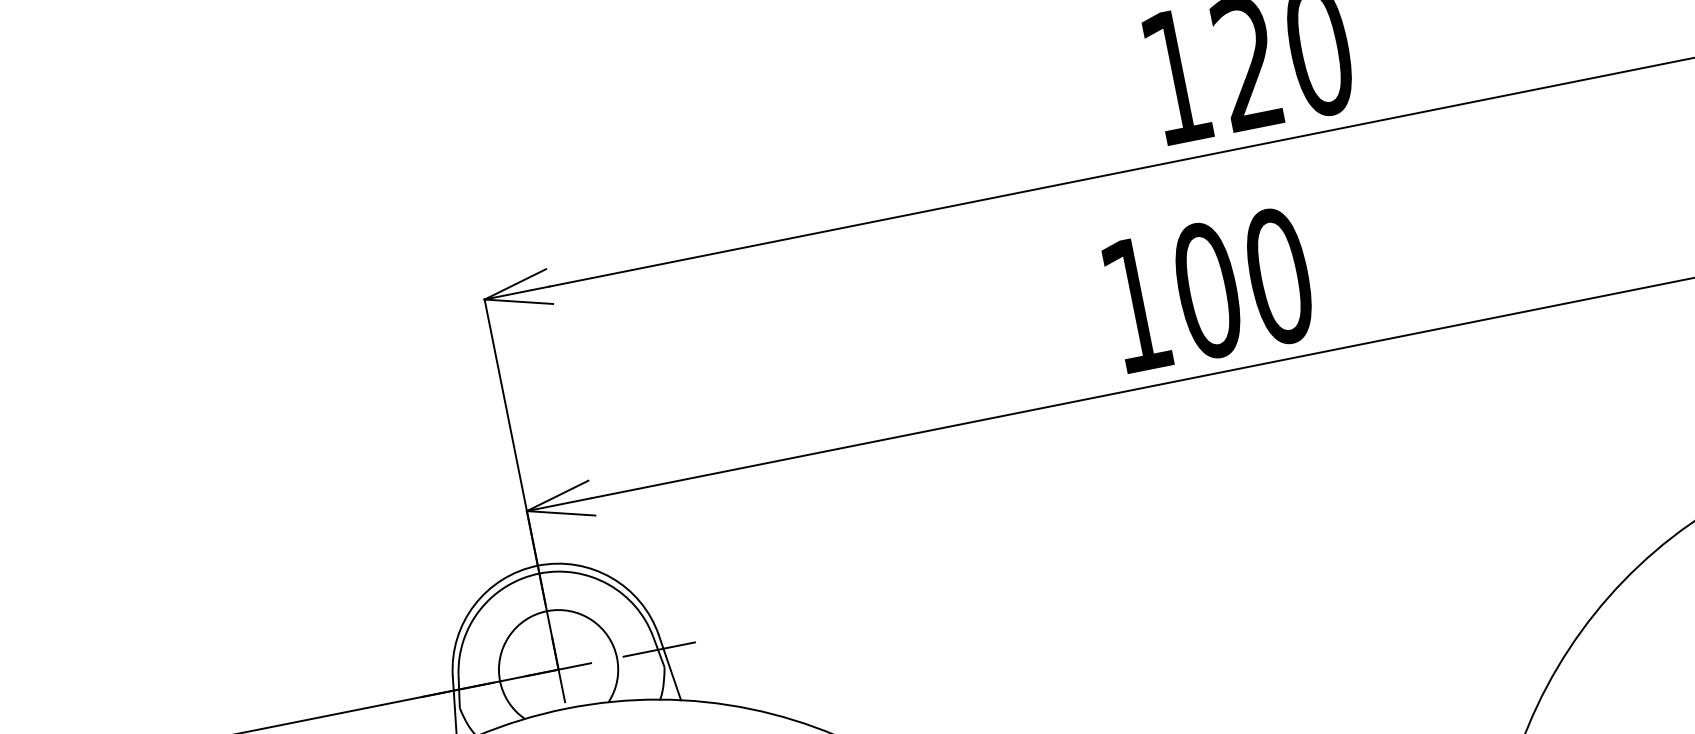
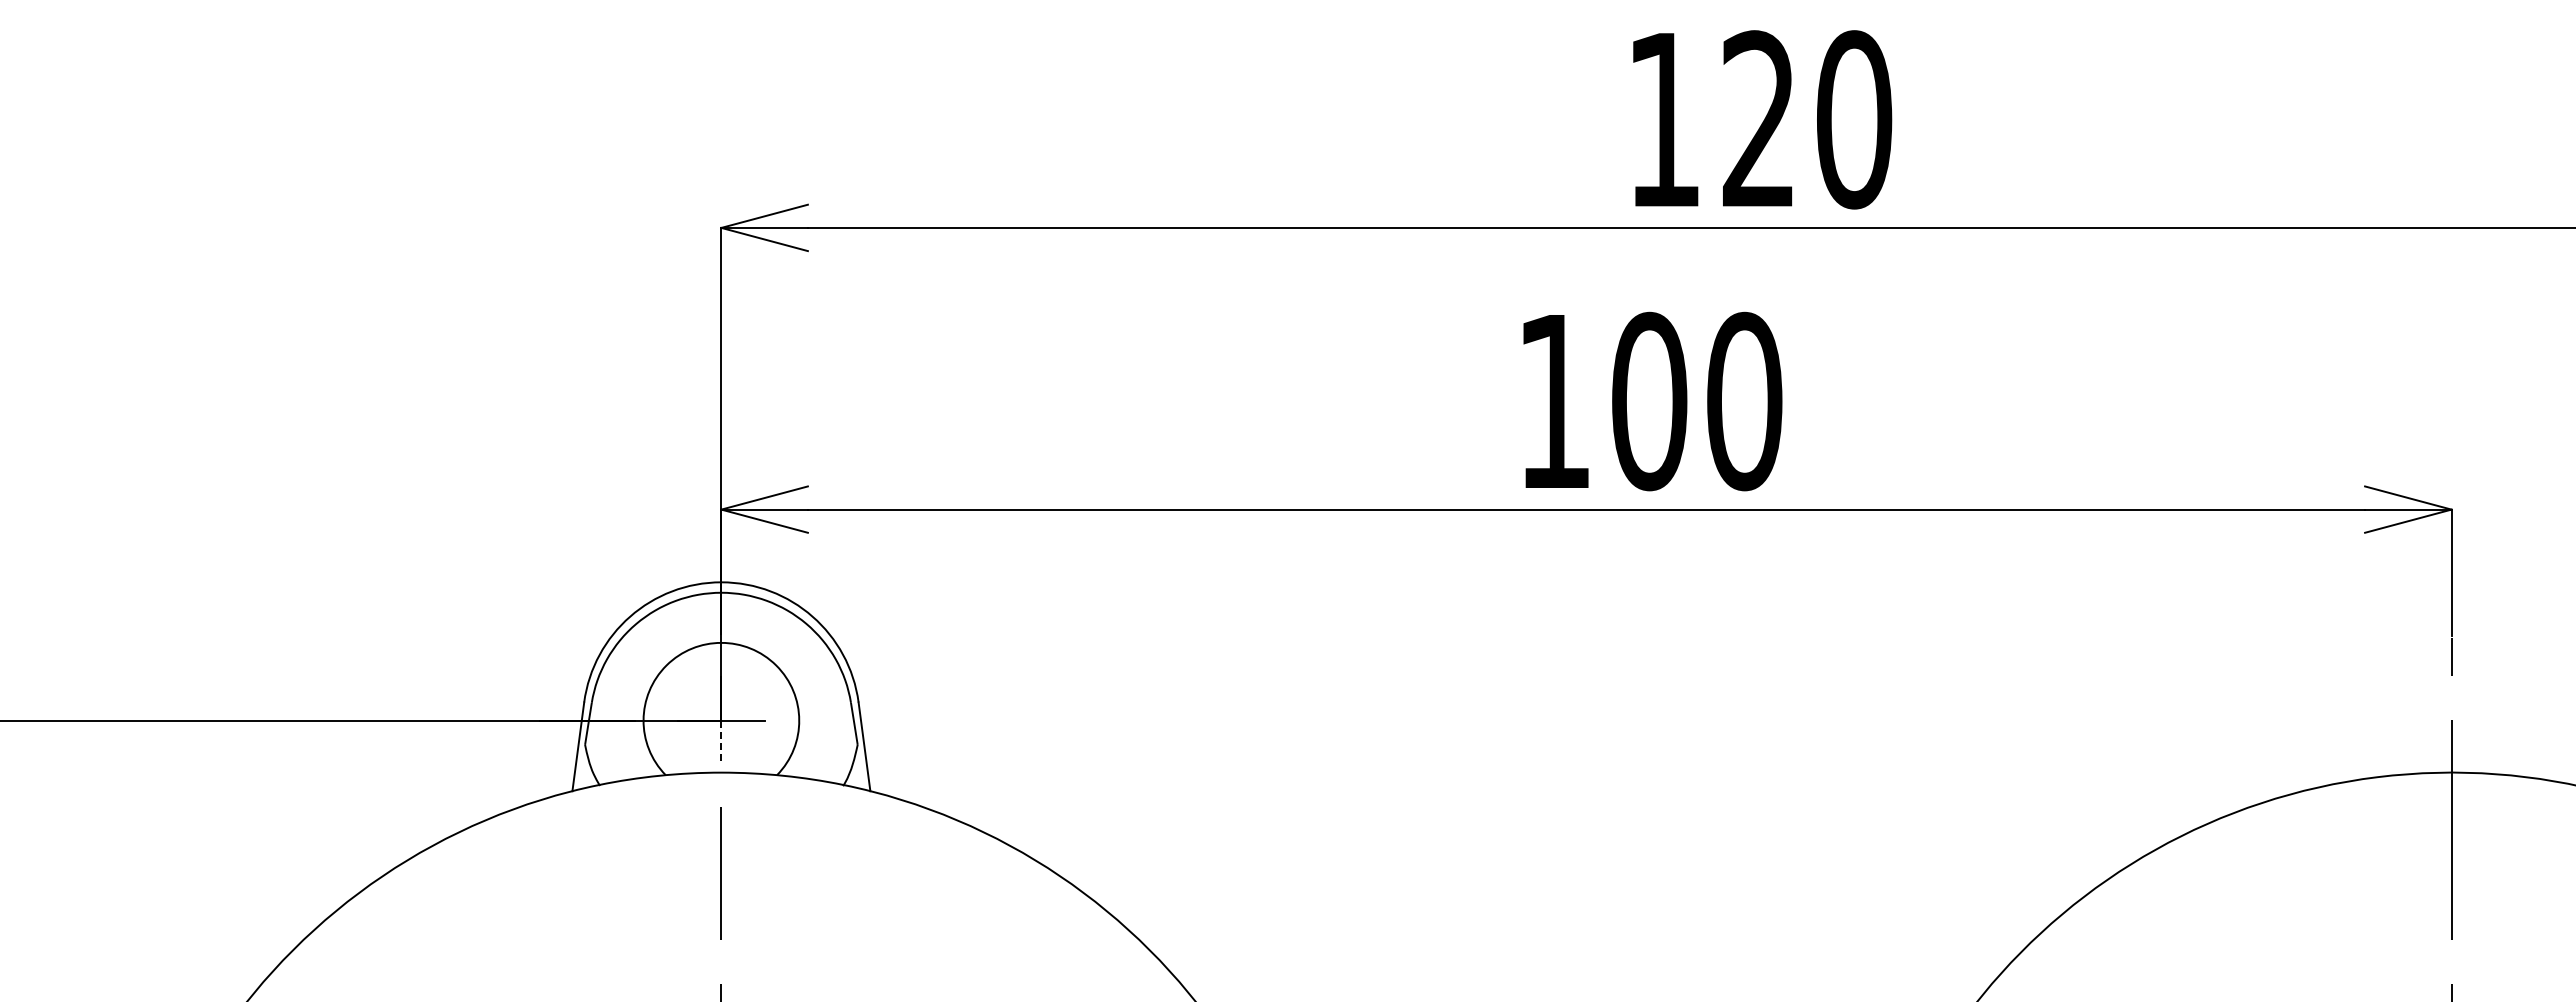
line: (659, 649) -> (855, 720), removed
line: (561, 686) -> (721, 742), solid -> dashed

